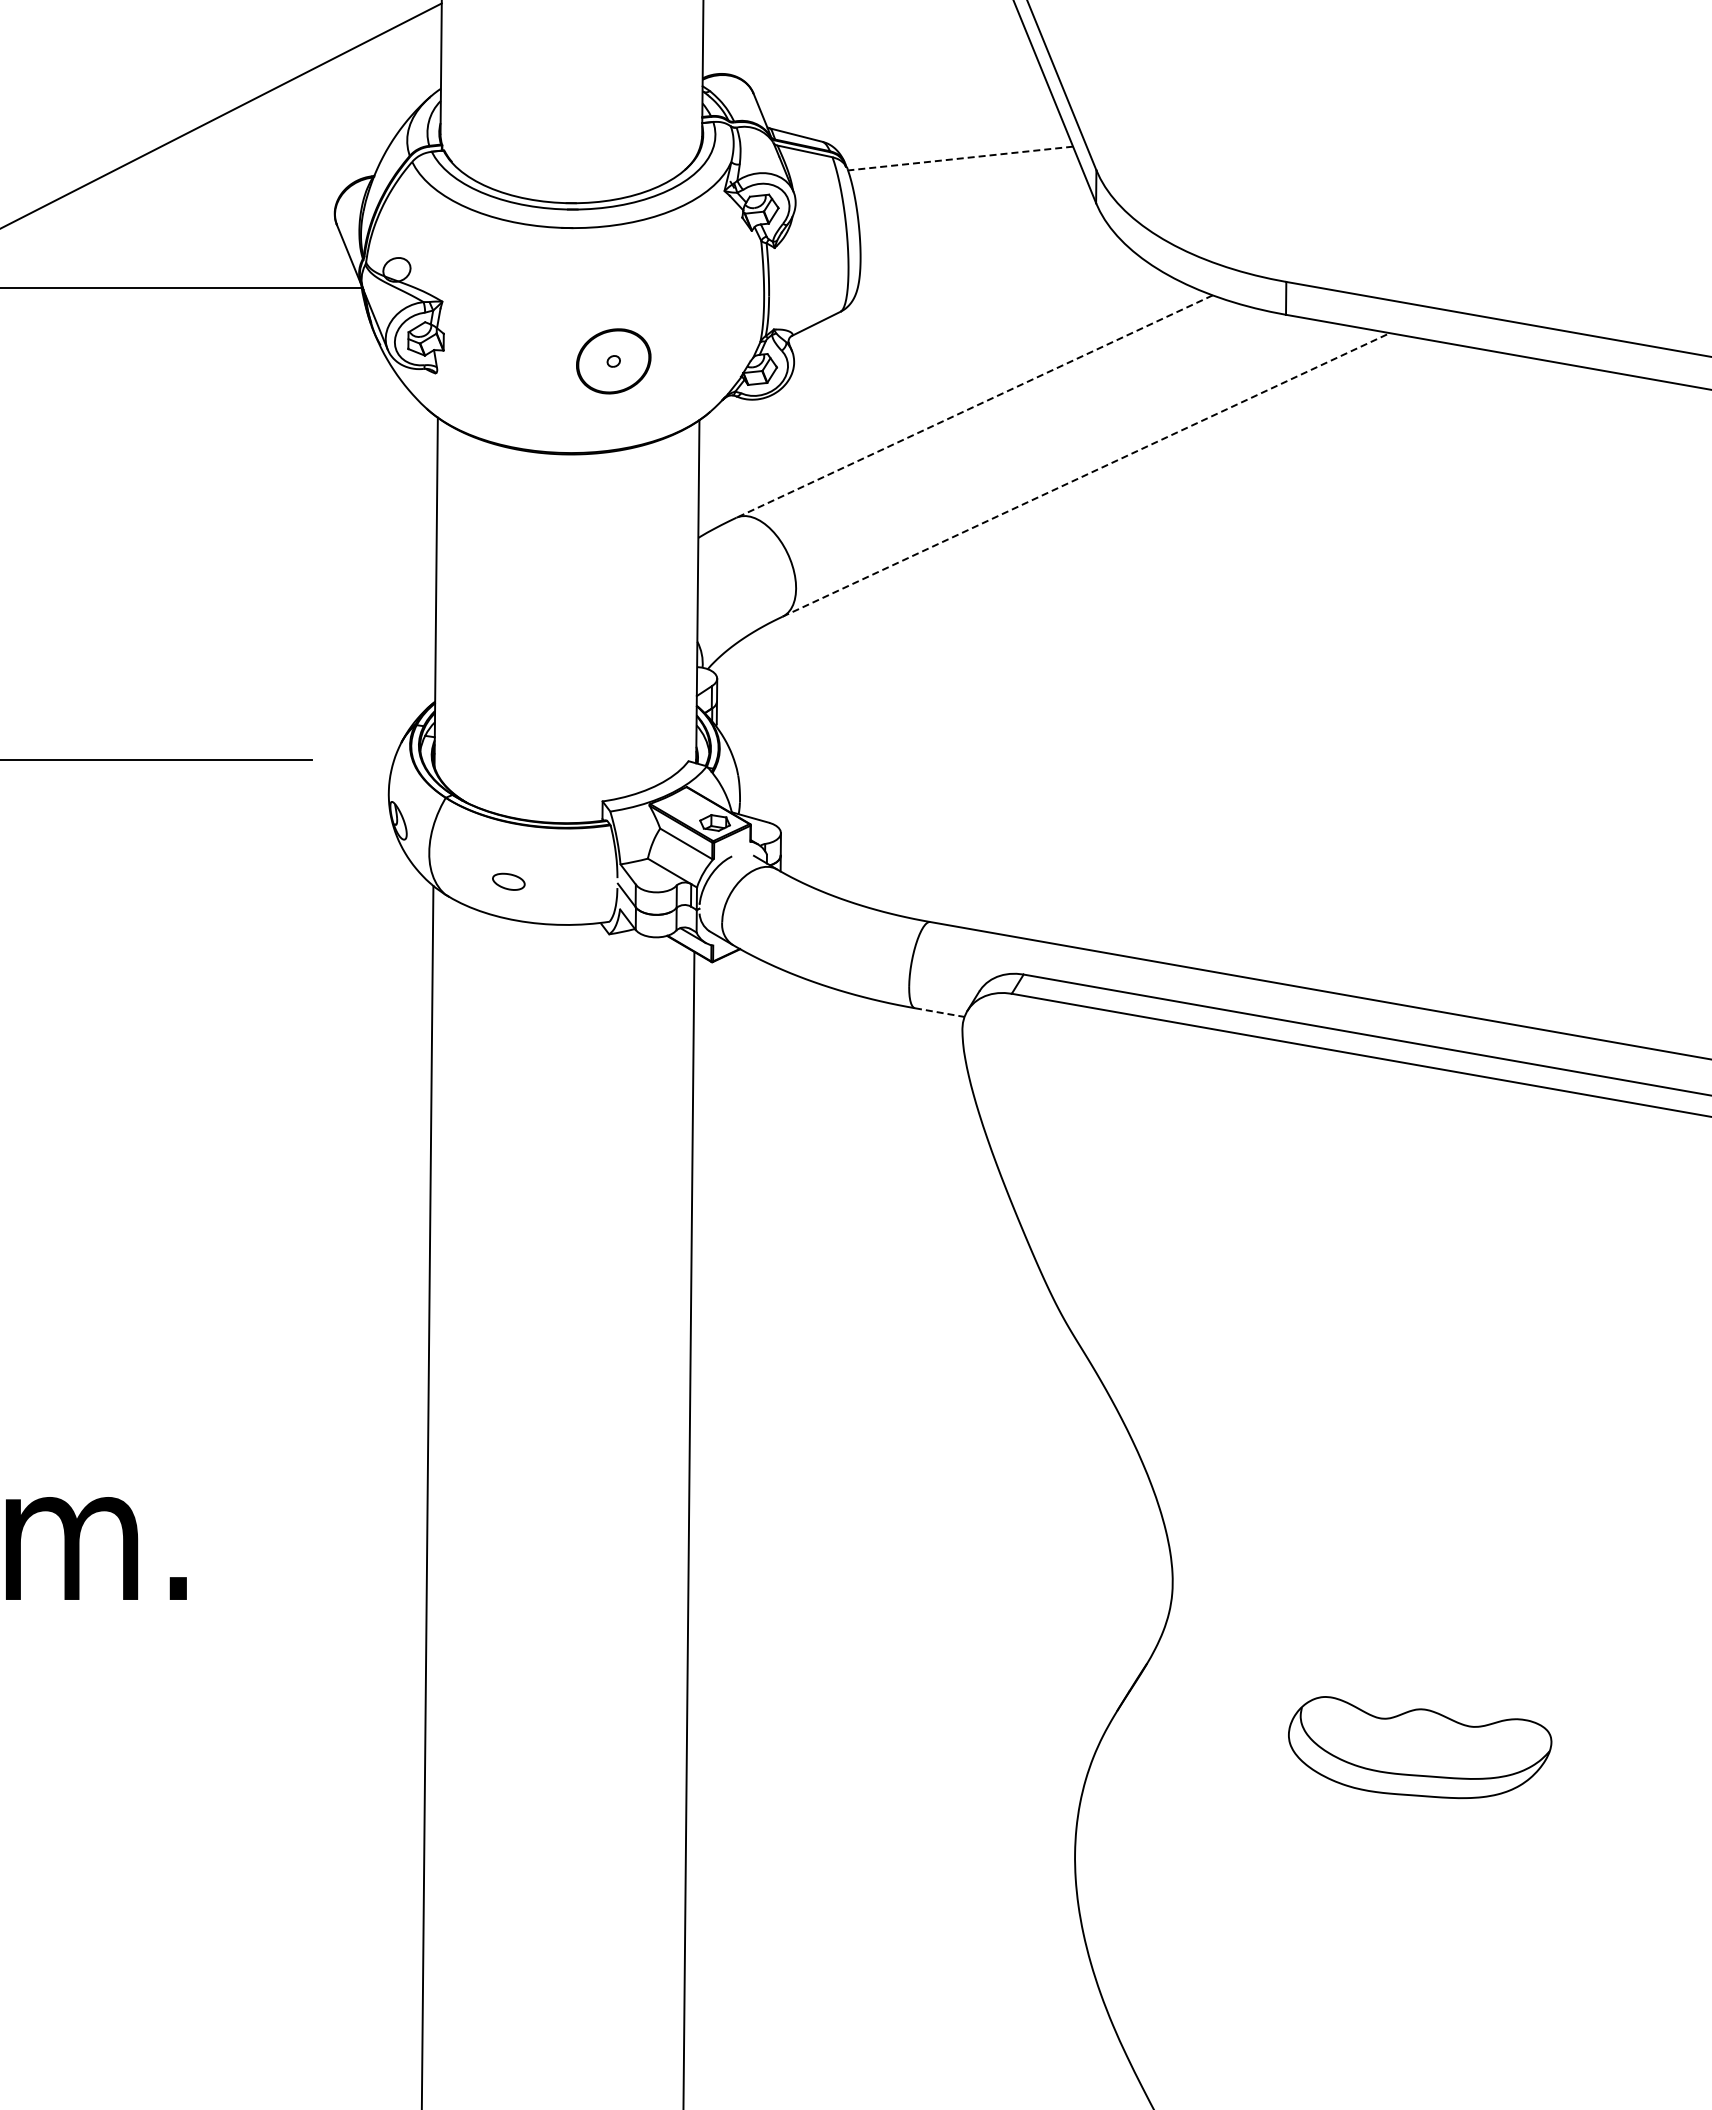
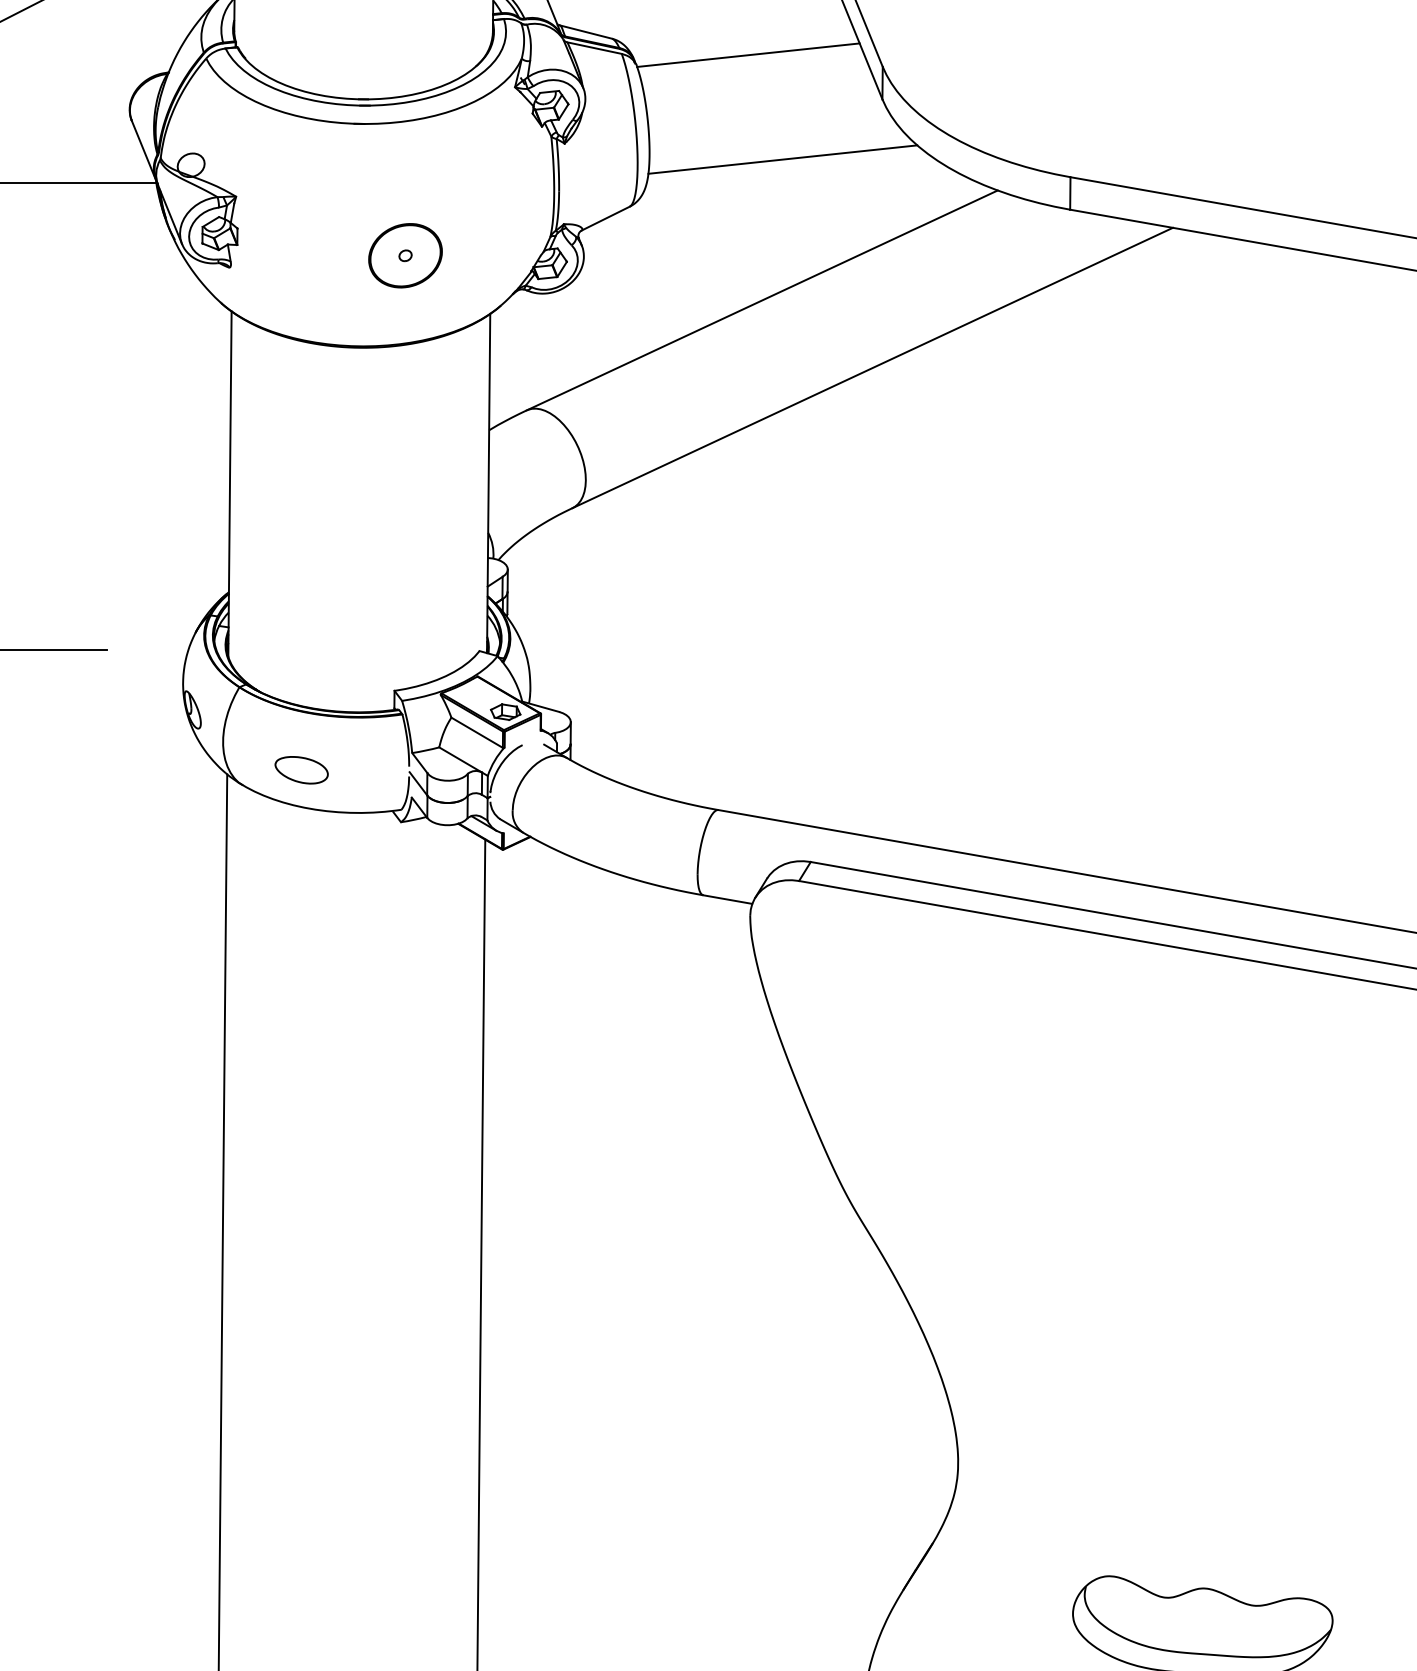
line: (960, 158) -> (748, 55), dashed -> solid
line: (995, 263) -> (782, 158), added
line: (974, 406) -> (762, 300), dashed -> solid
line: (1086, 474) -> (872, 367), dashed -> solid
part: (508, 881) -> (301, 769), size x1.67
line: (940, 1012) -> (728, 899), dashed -> solid

